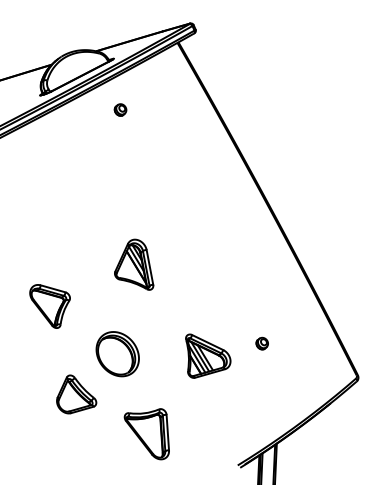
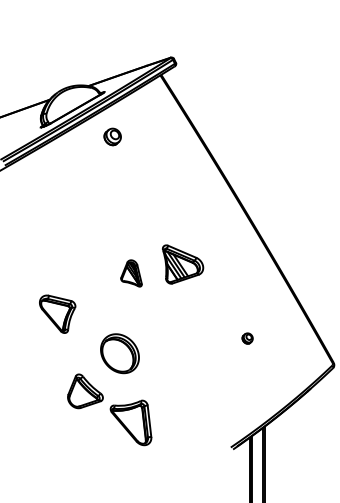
part: (120, 110) -> (112, 137), size x1.6
part: (134, 264) -> (131, 273), size x0.6
part: (208, 356) -> (183, 264), moved
part: (146, 433) -> (130, 422), moved

